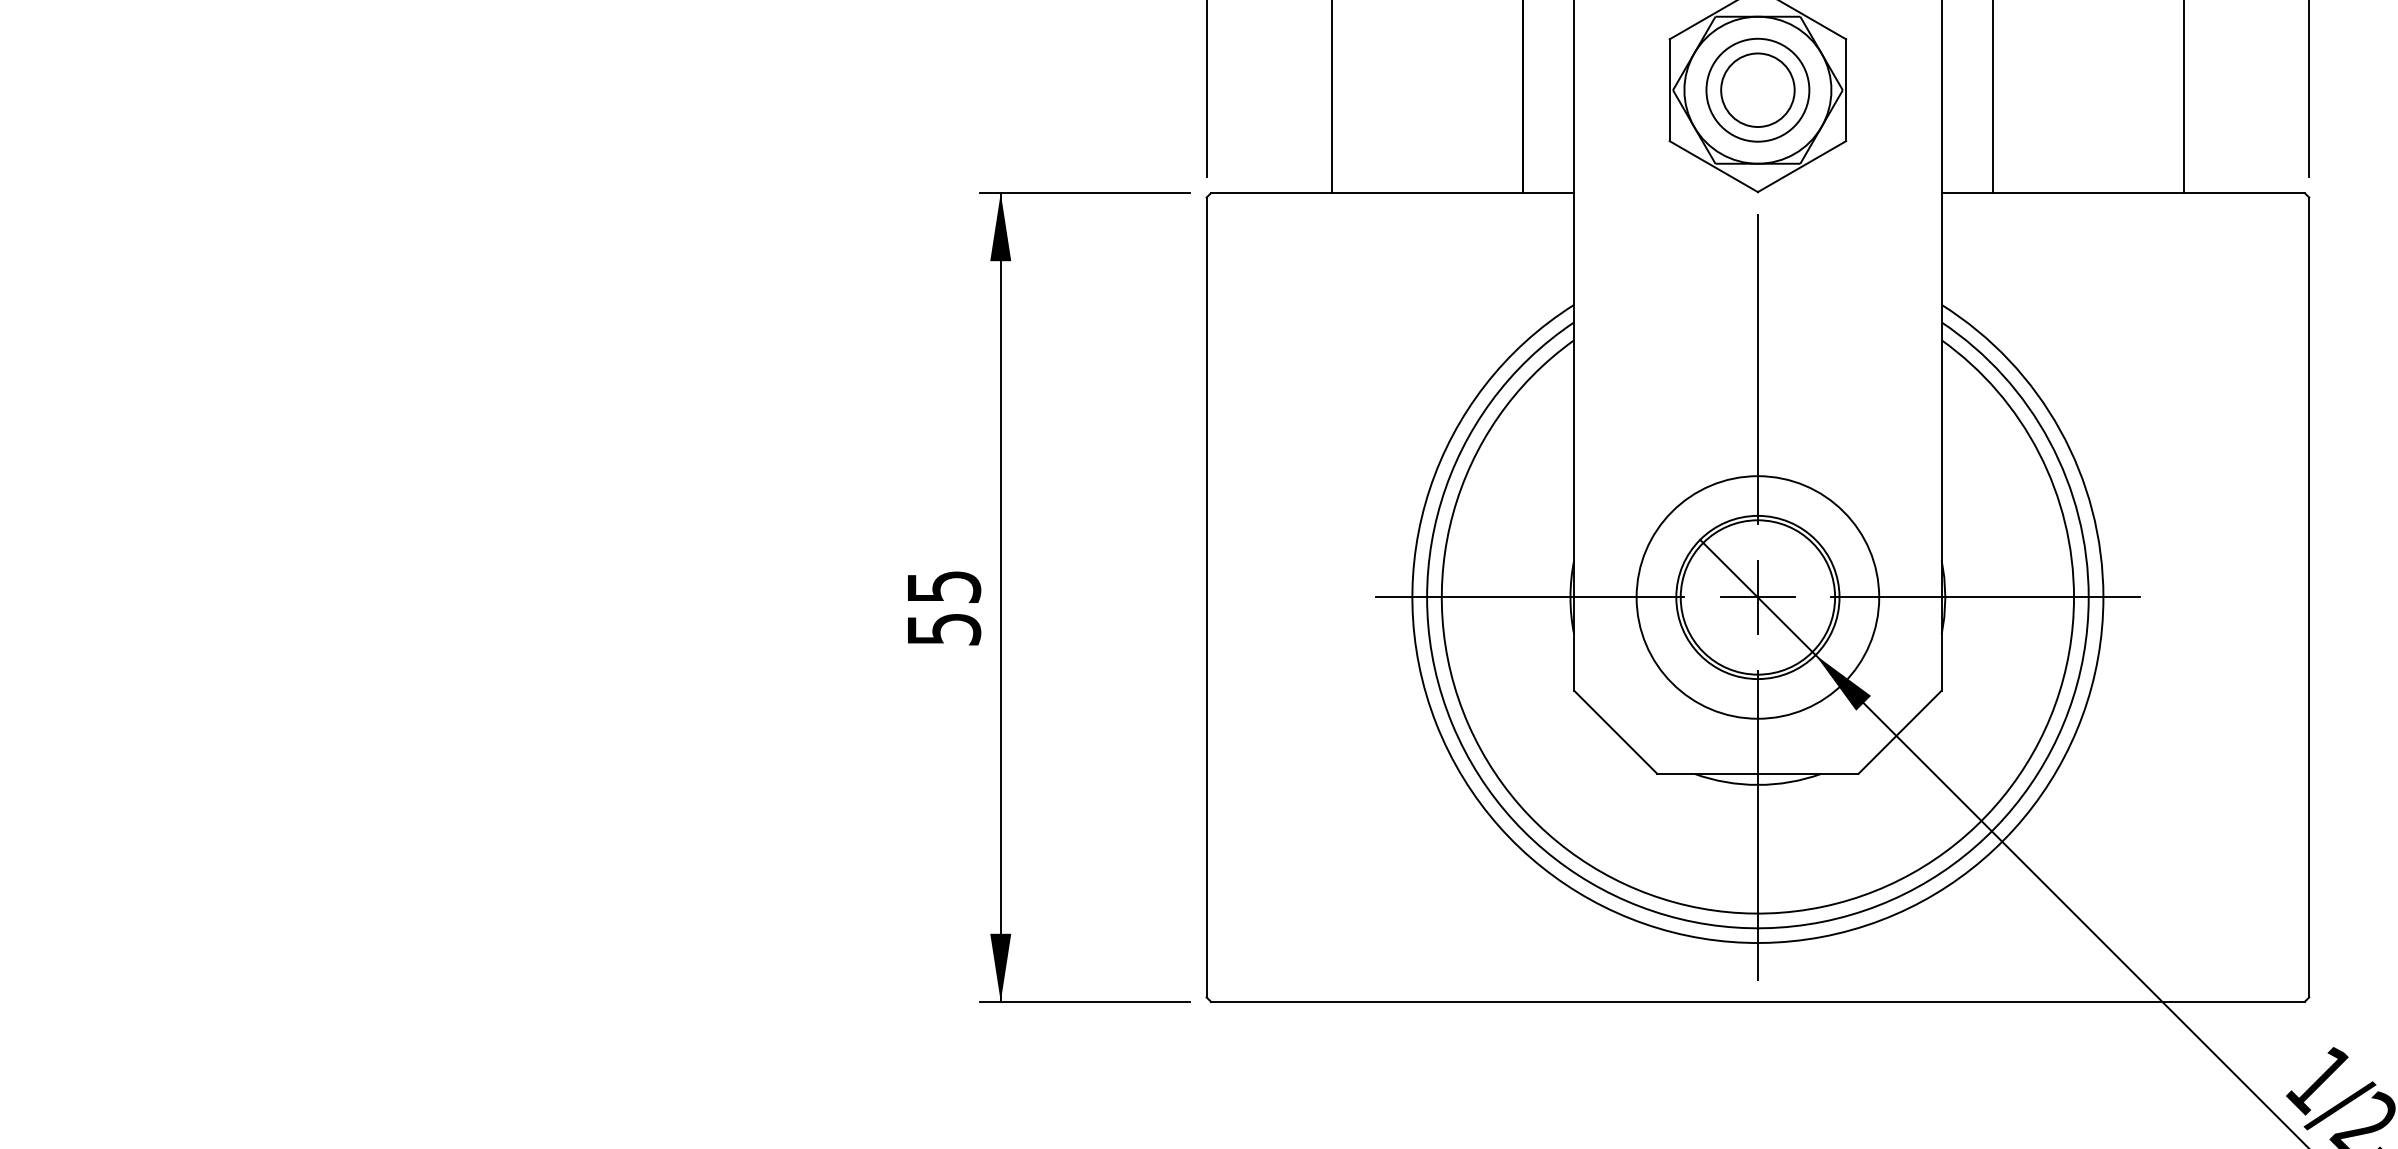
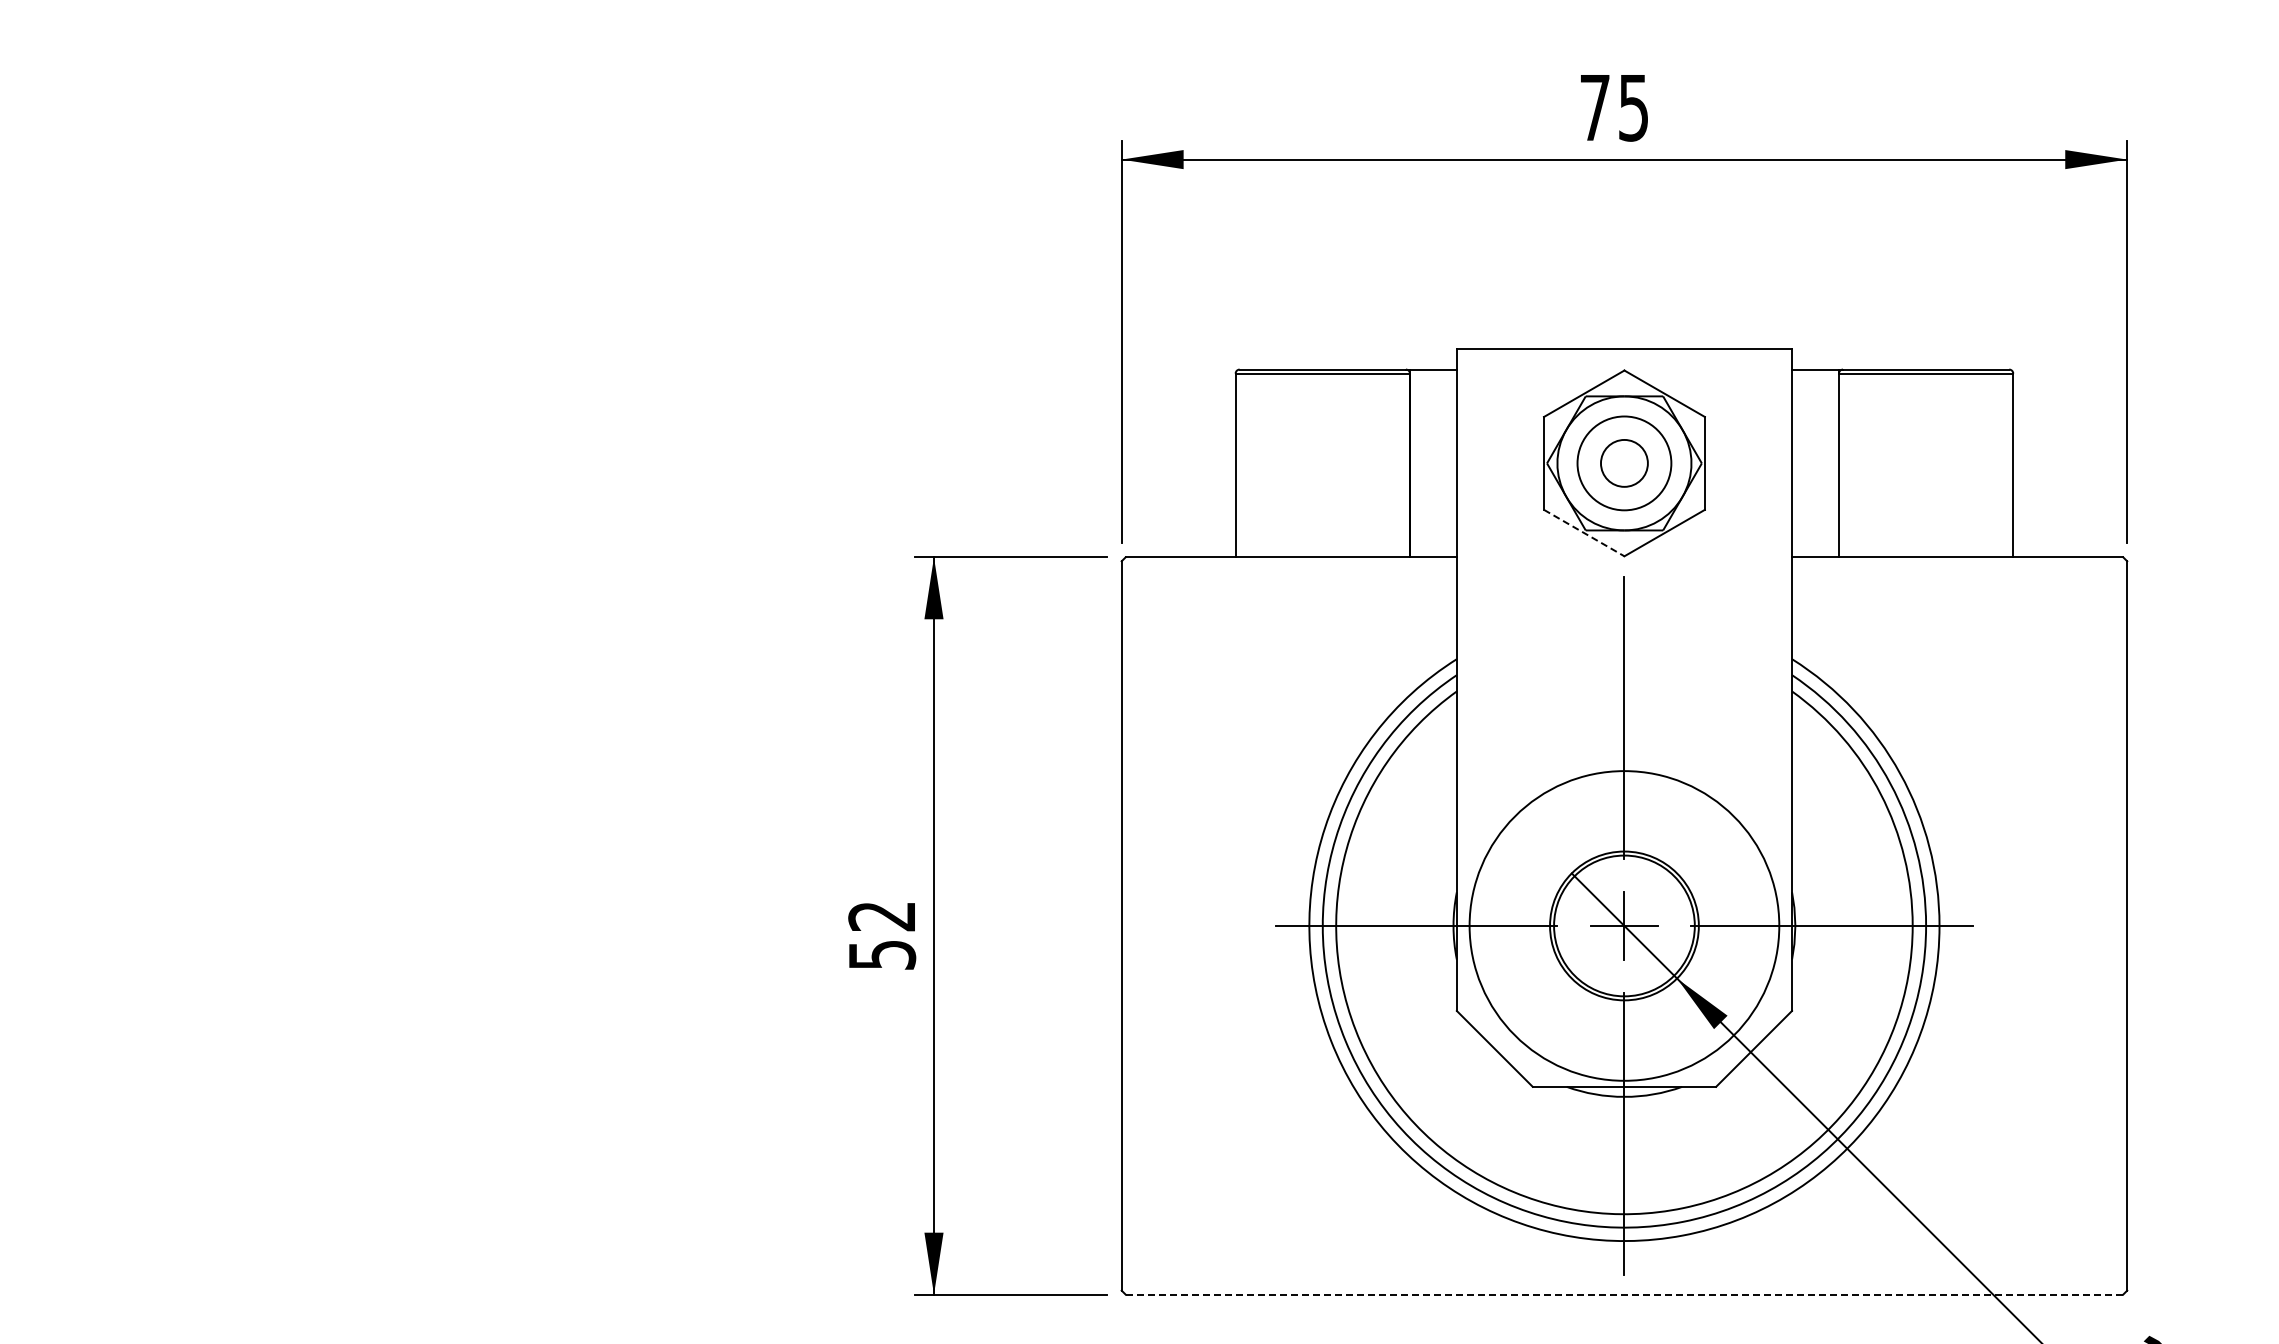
circle: (1756, 89) -> (1623, 462), size x0.7
line: (1714, 167) -> (1584, 533), solid -> dashed
text: (944, 587) -> (882, 916), 55 -> 52
circle: (1757, 596) -> (1624, 925), size x1.4
line: (1757, 1001) -> (1624, 1294), solid -> dashed

